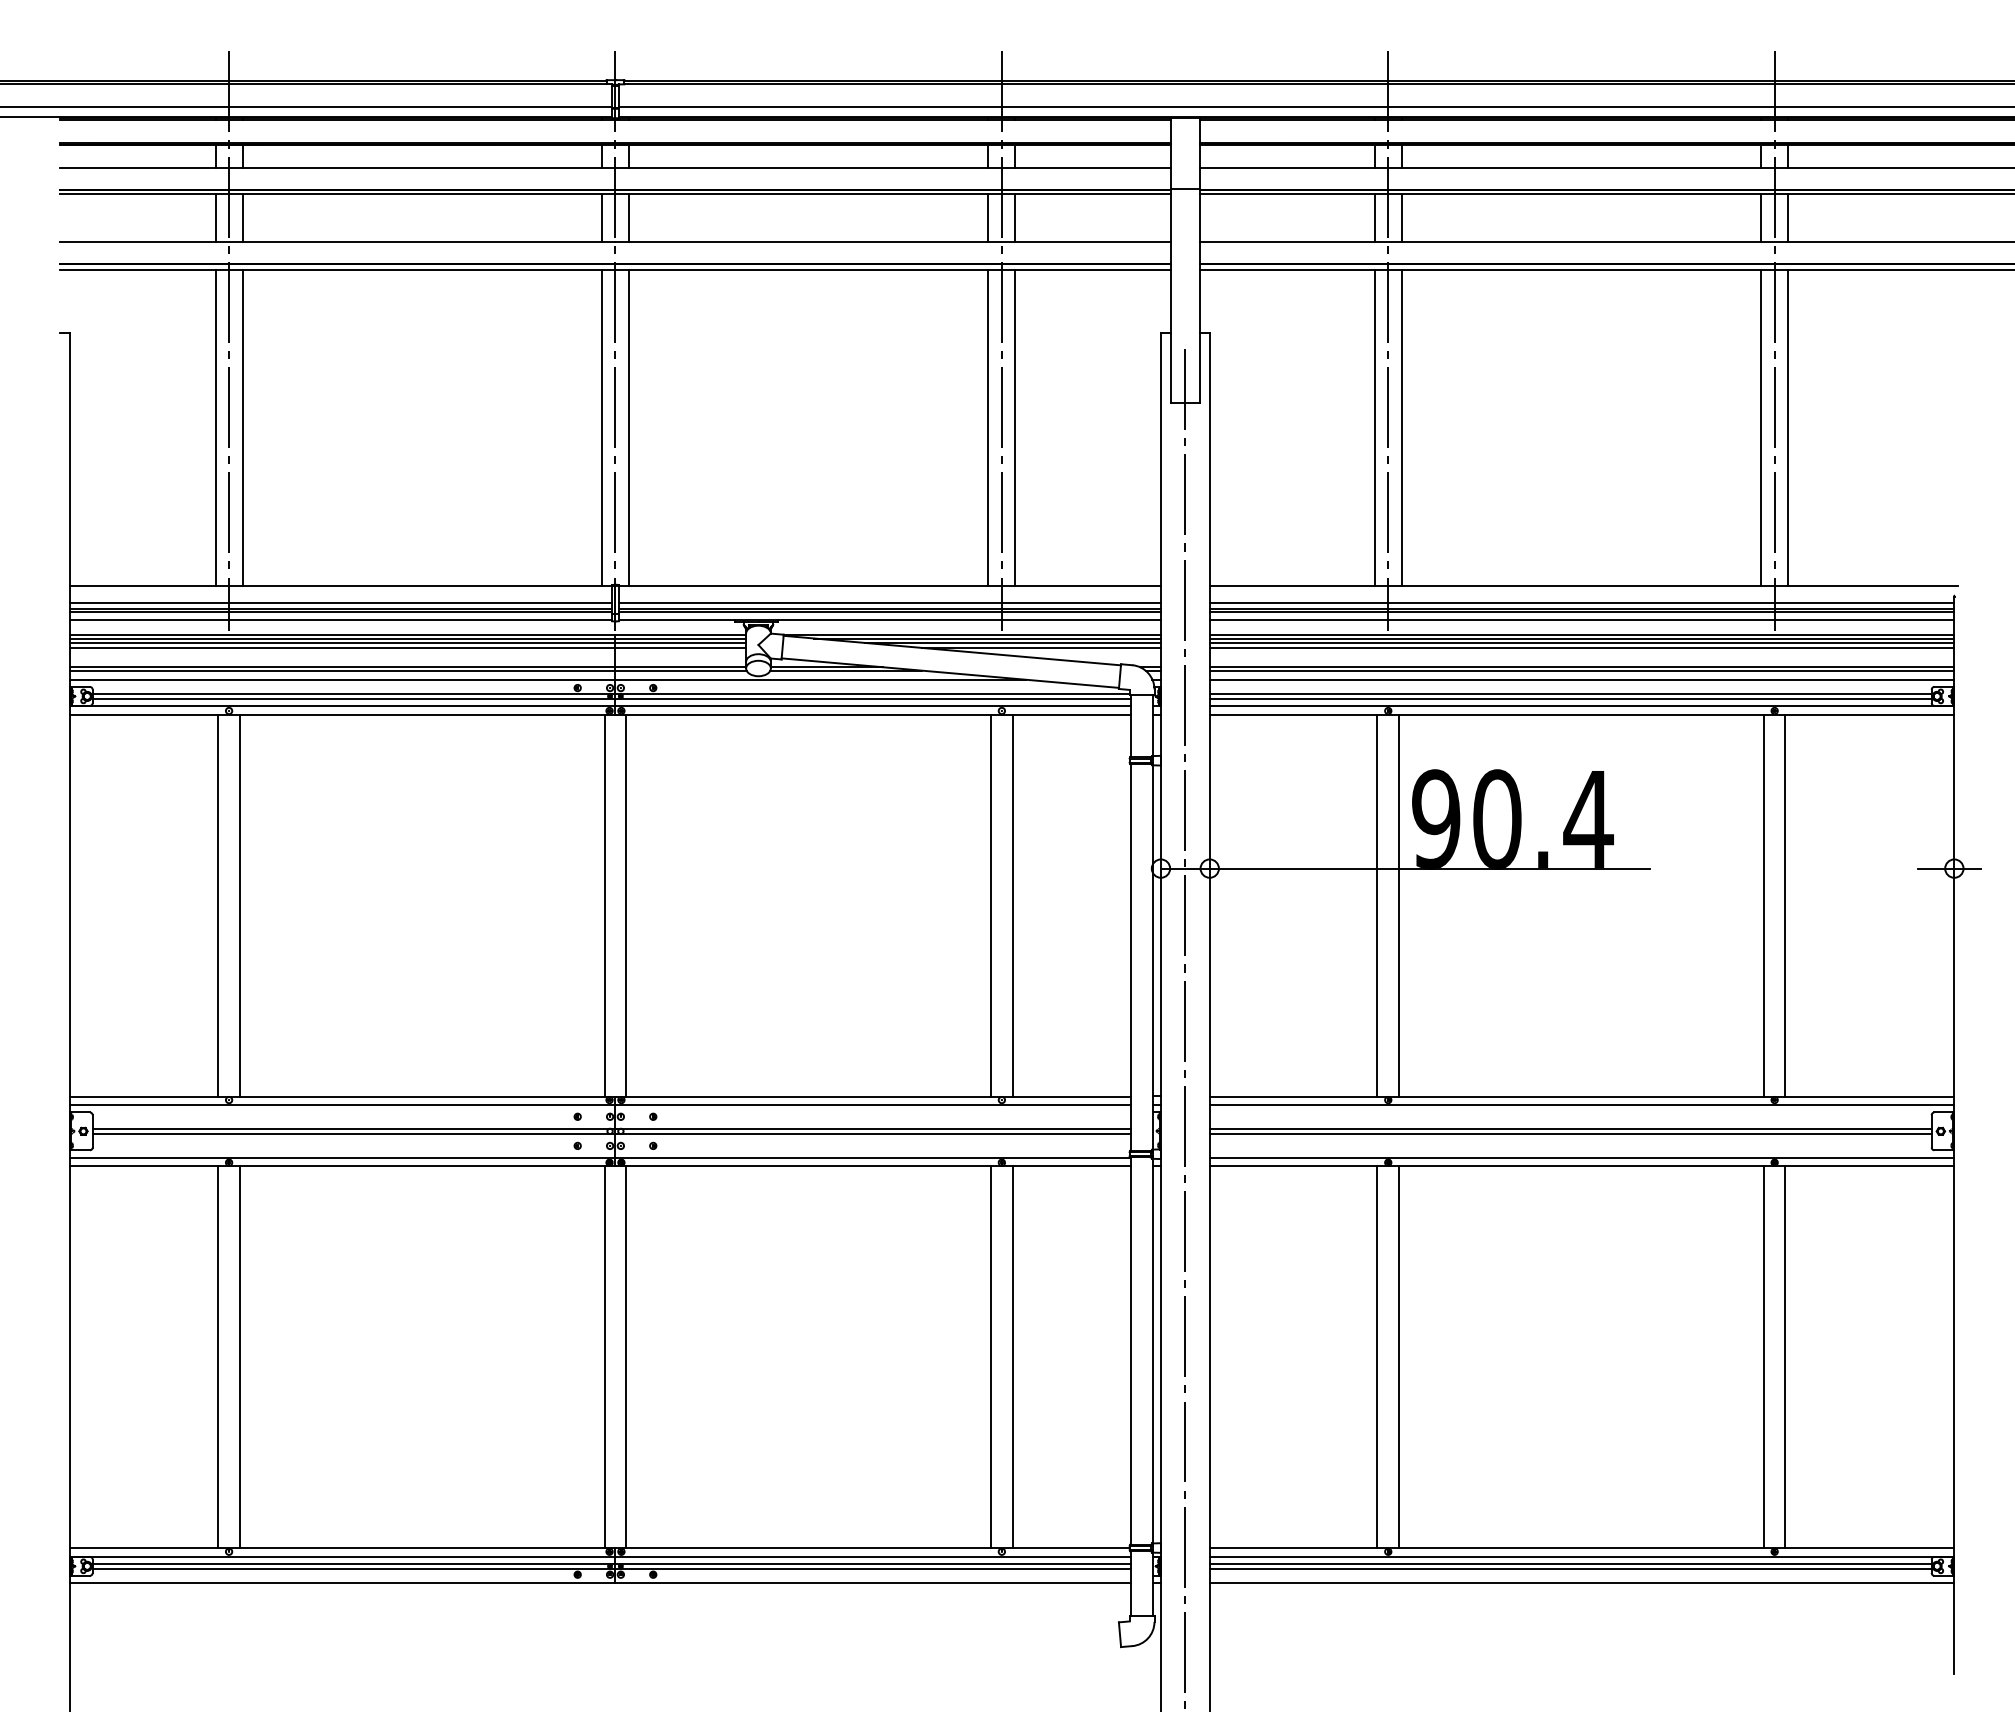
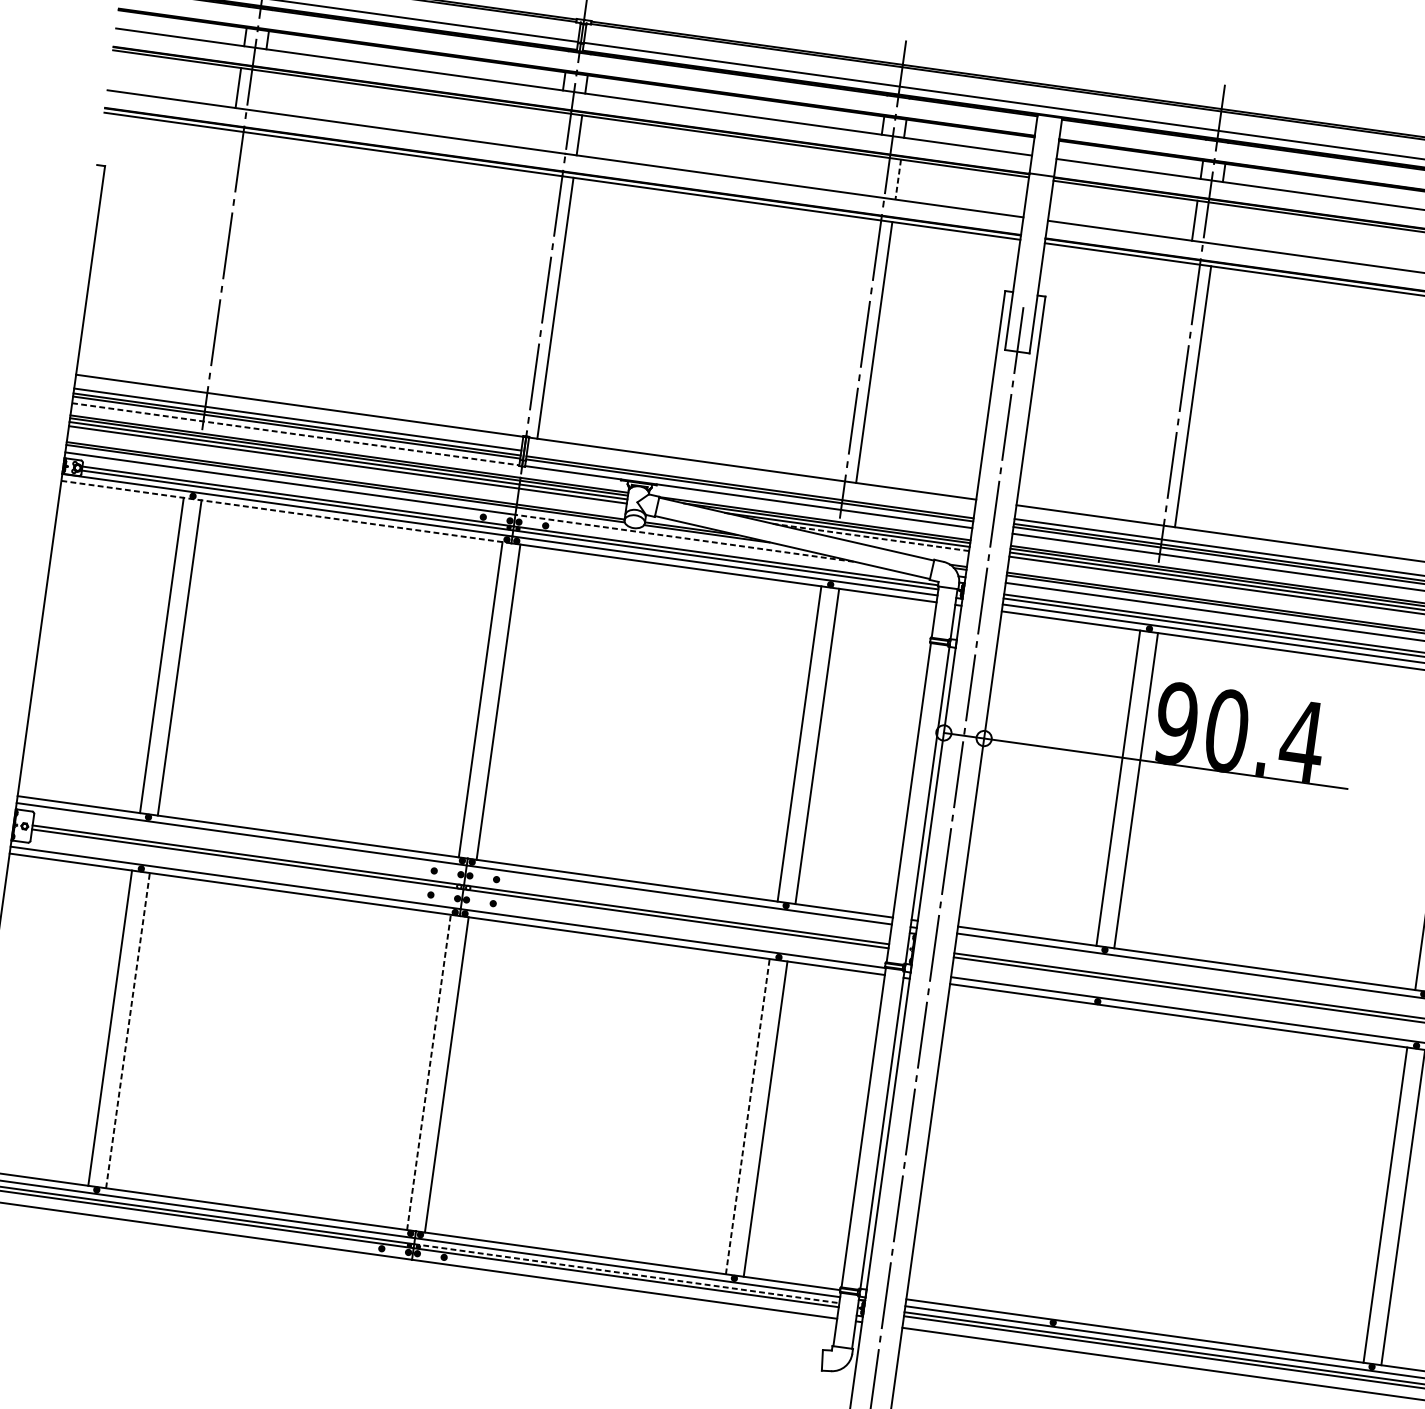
line: (242, 217) -> (260, 90), removed
line: (602, 217) -> (557, 131), removed
line: (988, 217) -> (876, 175), removed
line: (1401, 217) -> (1216, 223), removed
line: (1015, 218) -> (898, 179), solid -> dashed
line: (215, 427) -> (214, 260), removed
line: (242, 427) -> (236, 263), removed
line: (602, 427) -> (533, 305), removed
line: (988, 427) -> (852, 349), removed
line: (1374, 427) -> (1170, 393), removed
line: (889, 602) -> (750, 482), removed
line: (341, 620) -> (296, 434), solid -> dashed
line: (1040, 648) -> (869, 537), solid -> dashed
line: (820, 679) -> (684, 537), solid -> dashed
line: (342, 714) -> (286, 512), solid -> dashed
line: (239, 1356) -> (127, 1030), solid -> dashed
line: (604, 1356) -> (428, 1071), solid -> dashed
line: (991, 1356) -> (748, 1116), solid -> dashed
line: (1377, 1357) -> (1066, 1161), removed
line: (1399, 1357) -> (1084, 1163), removed
line: (873, 1563) -> (627, 1273), solid -> dashed

